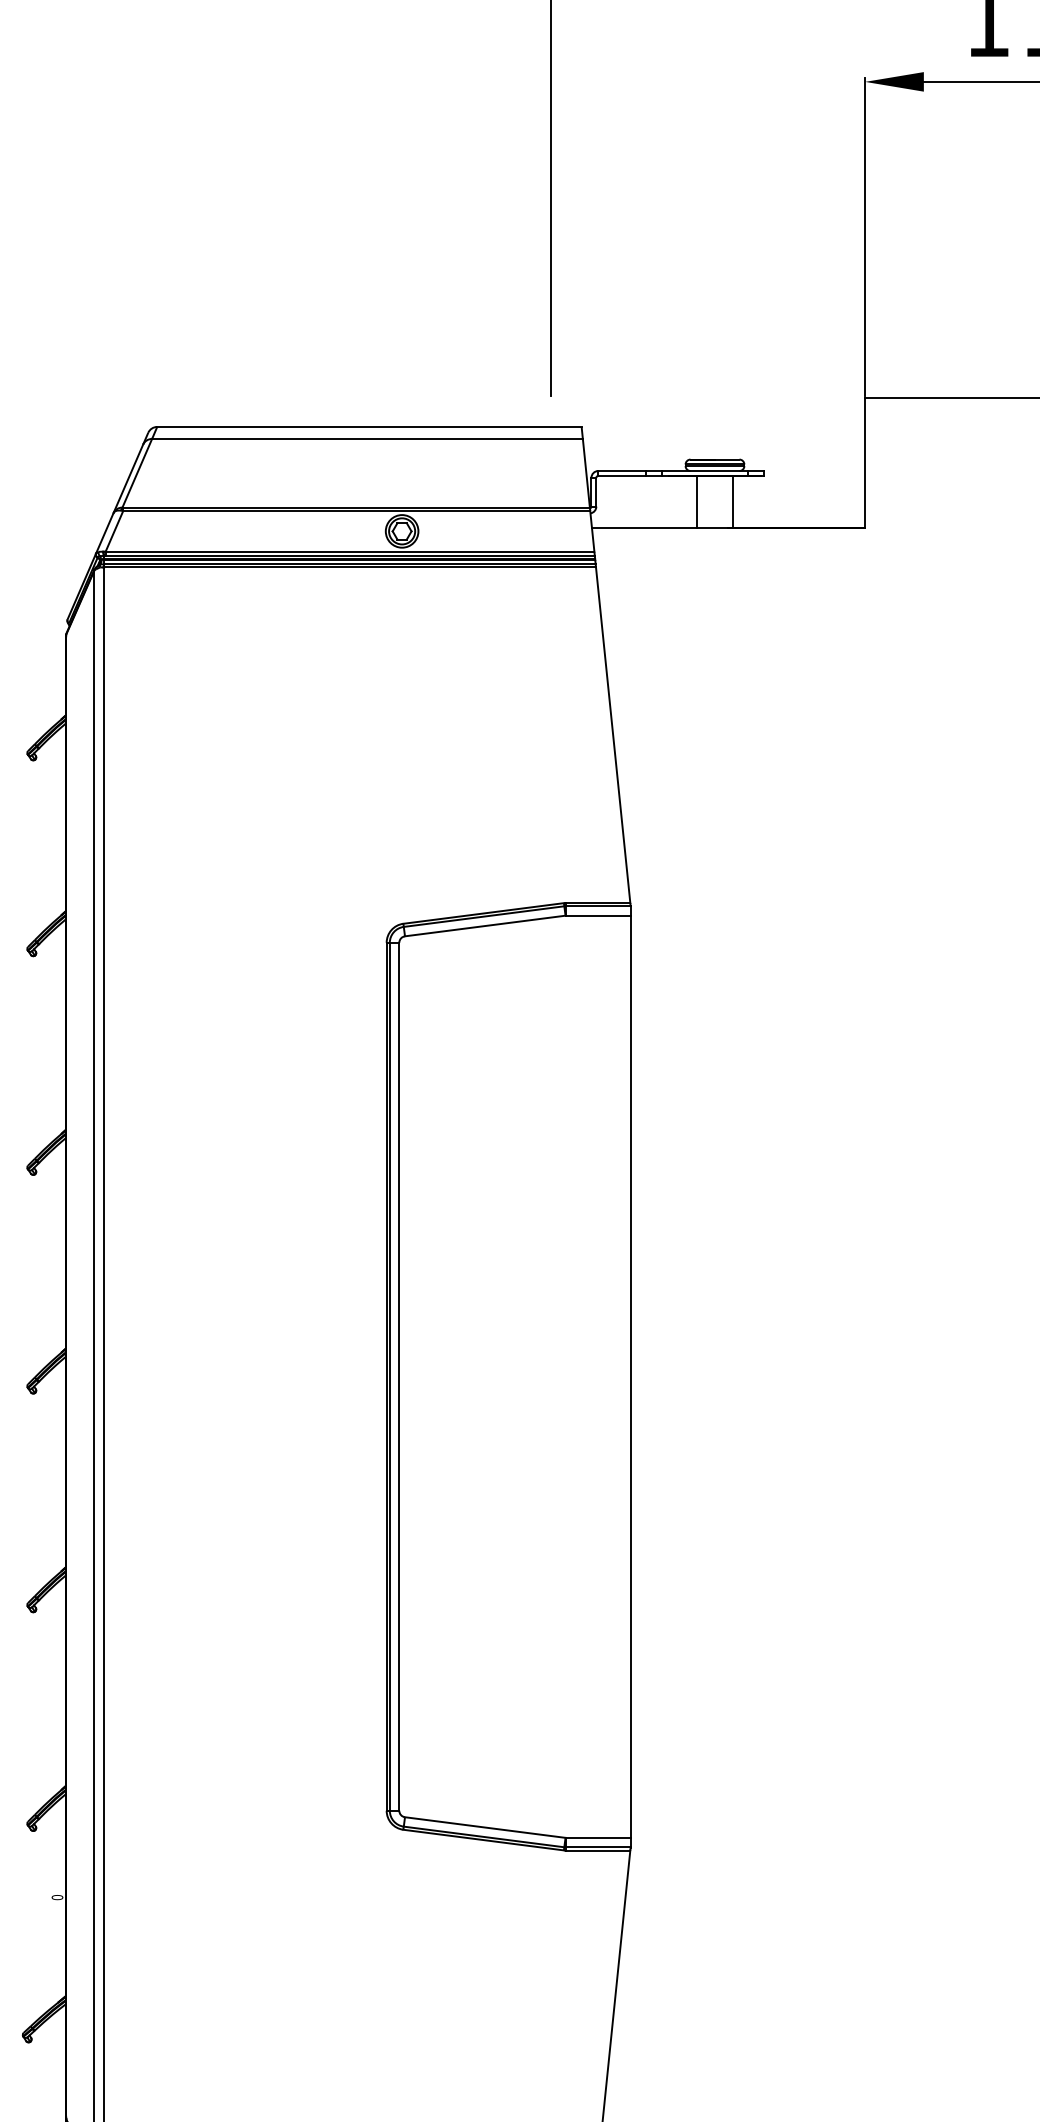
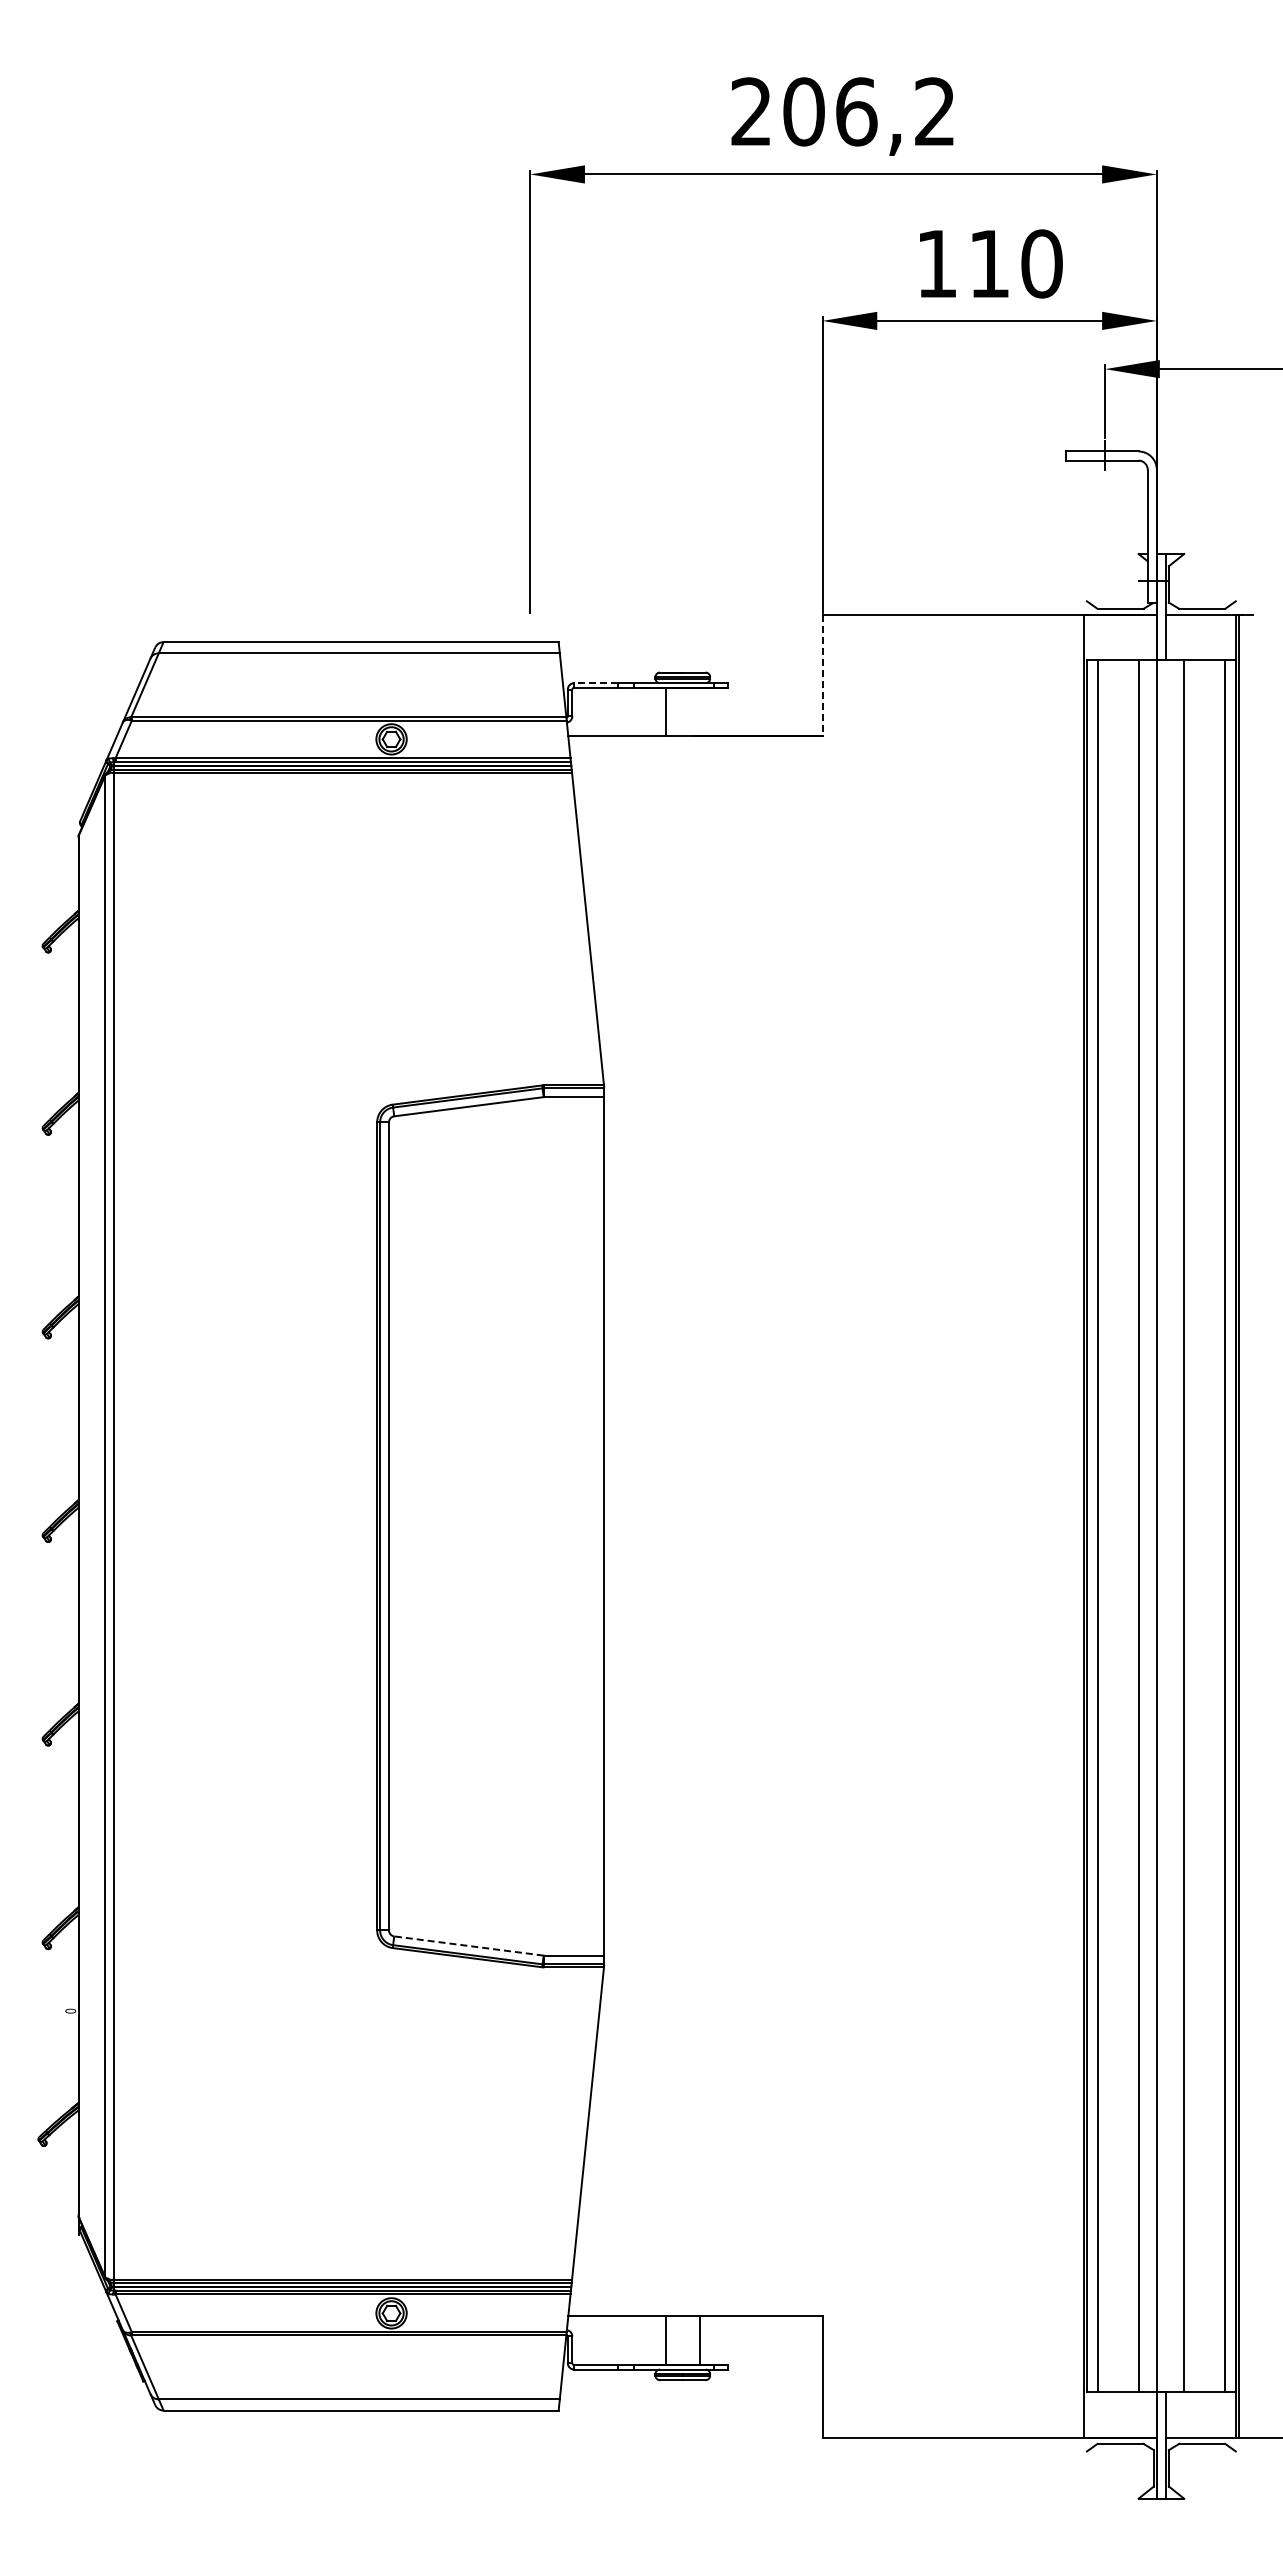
line: (865, 462) -> (822, 675), solid -> dashed
line: (621, 471) -> (595, 683), solid -> dashed
line: (732, 501) -> (699, 711), removed
line: (484, 1827) -> (468, 1945), solid -> dashed

